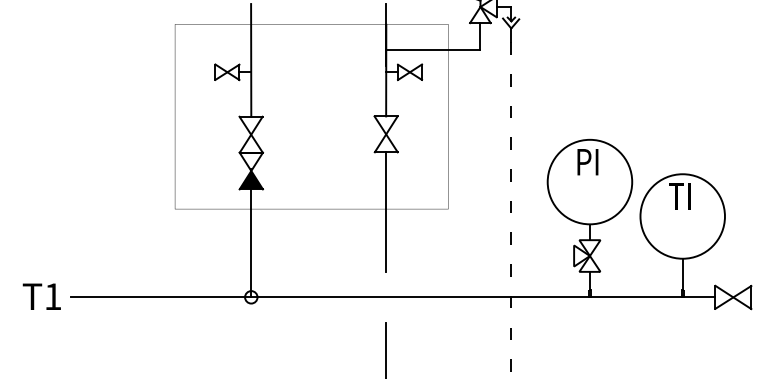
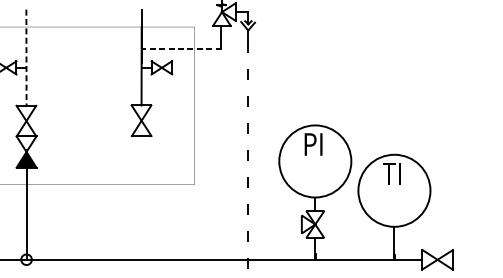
line: (433, 50) -> (181, 49), solid -> dashed
line: (251, 60) -> (26, 57), solid -> dashed
line: (386, 212) -> (141, 187), removed

